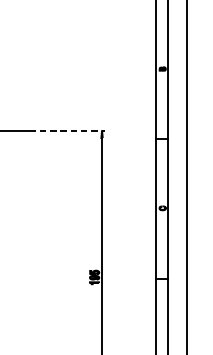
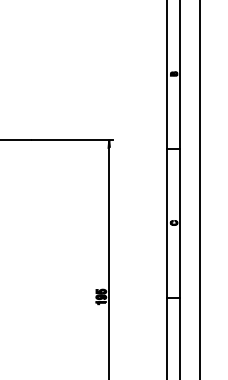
line: (67, 130) -> (72, 139), dashed -> solid

